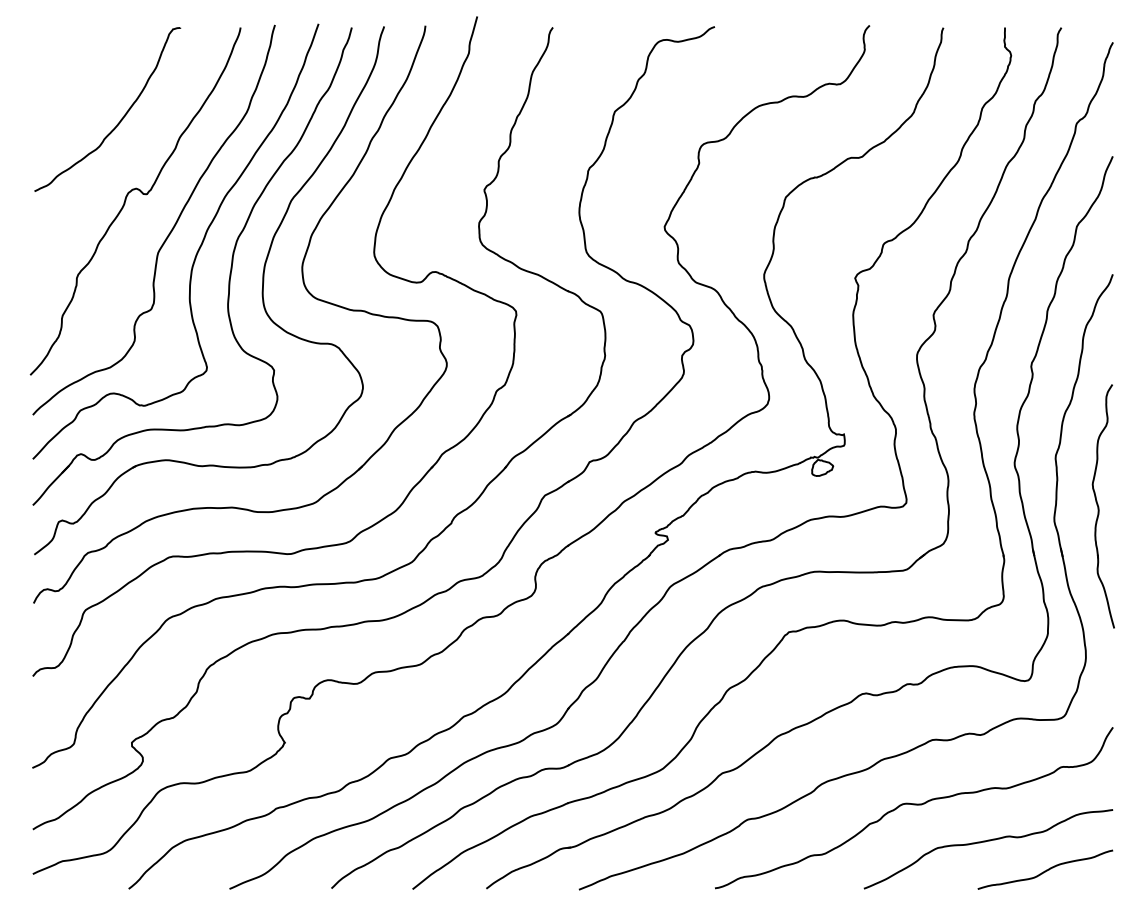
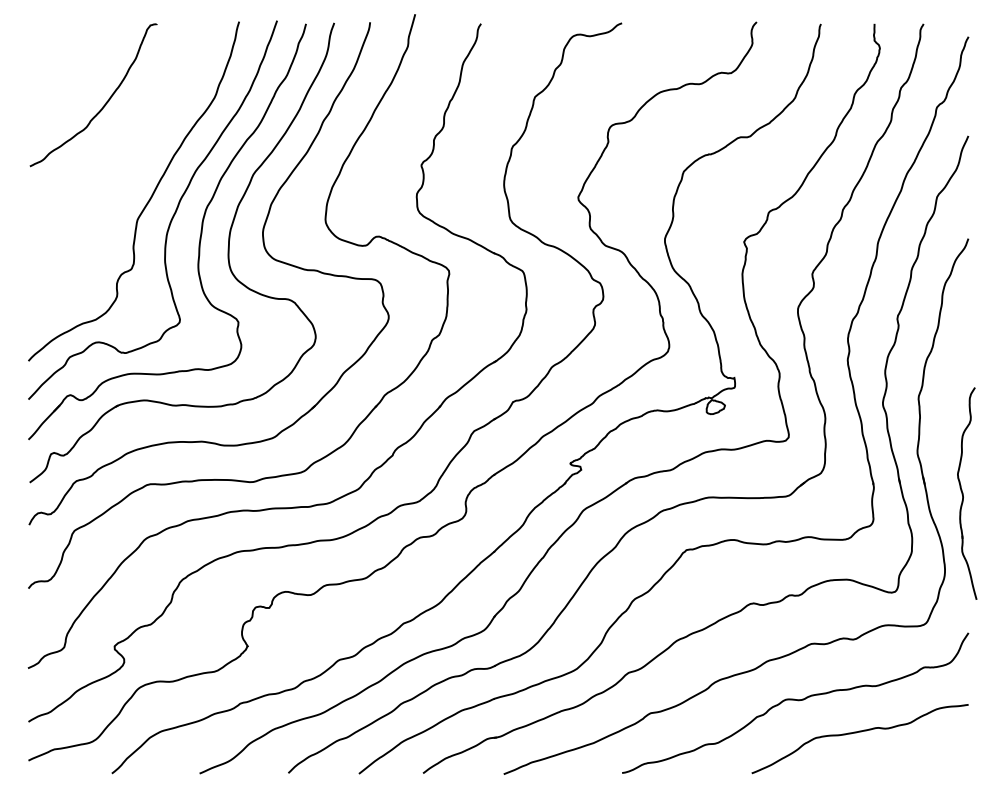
curve: (127, 199) -> (110, 173), removed
part: (1103, 506) -> (967, 493), moved
curve: (1046, 869) -> (910, 756), removed

